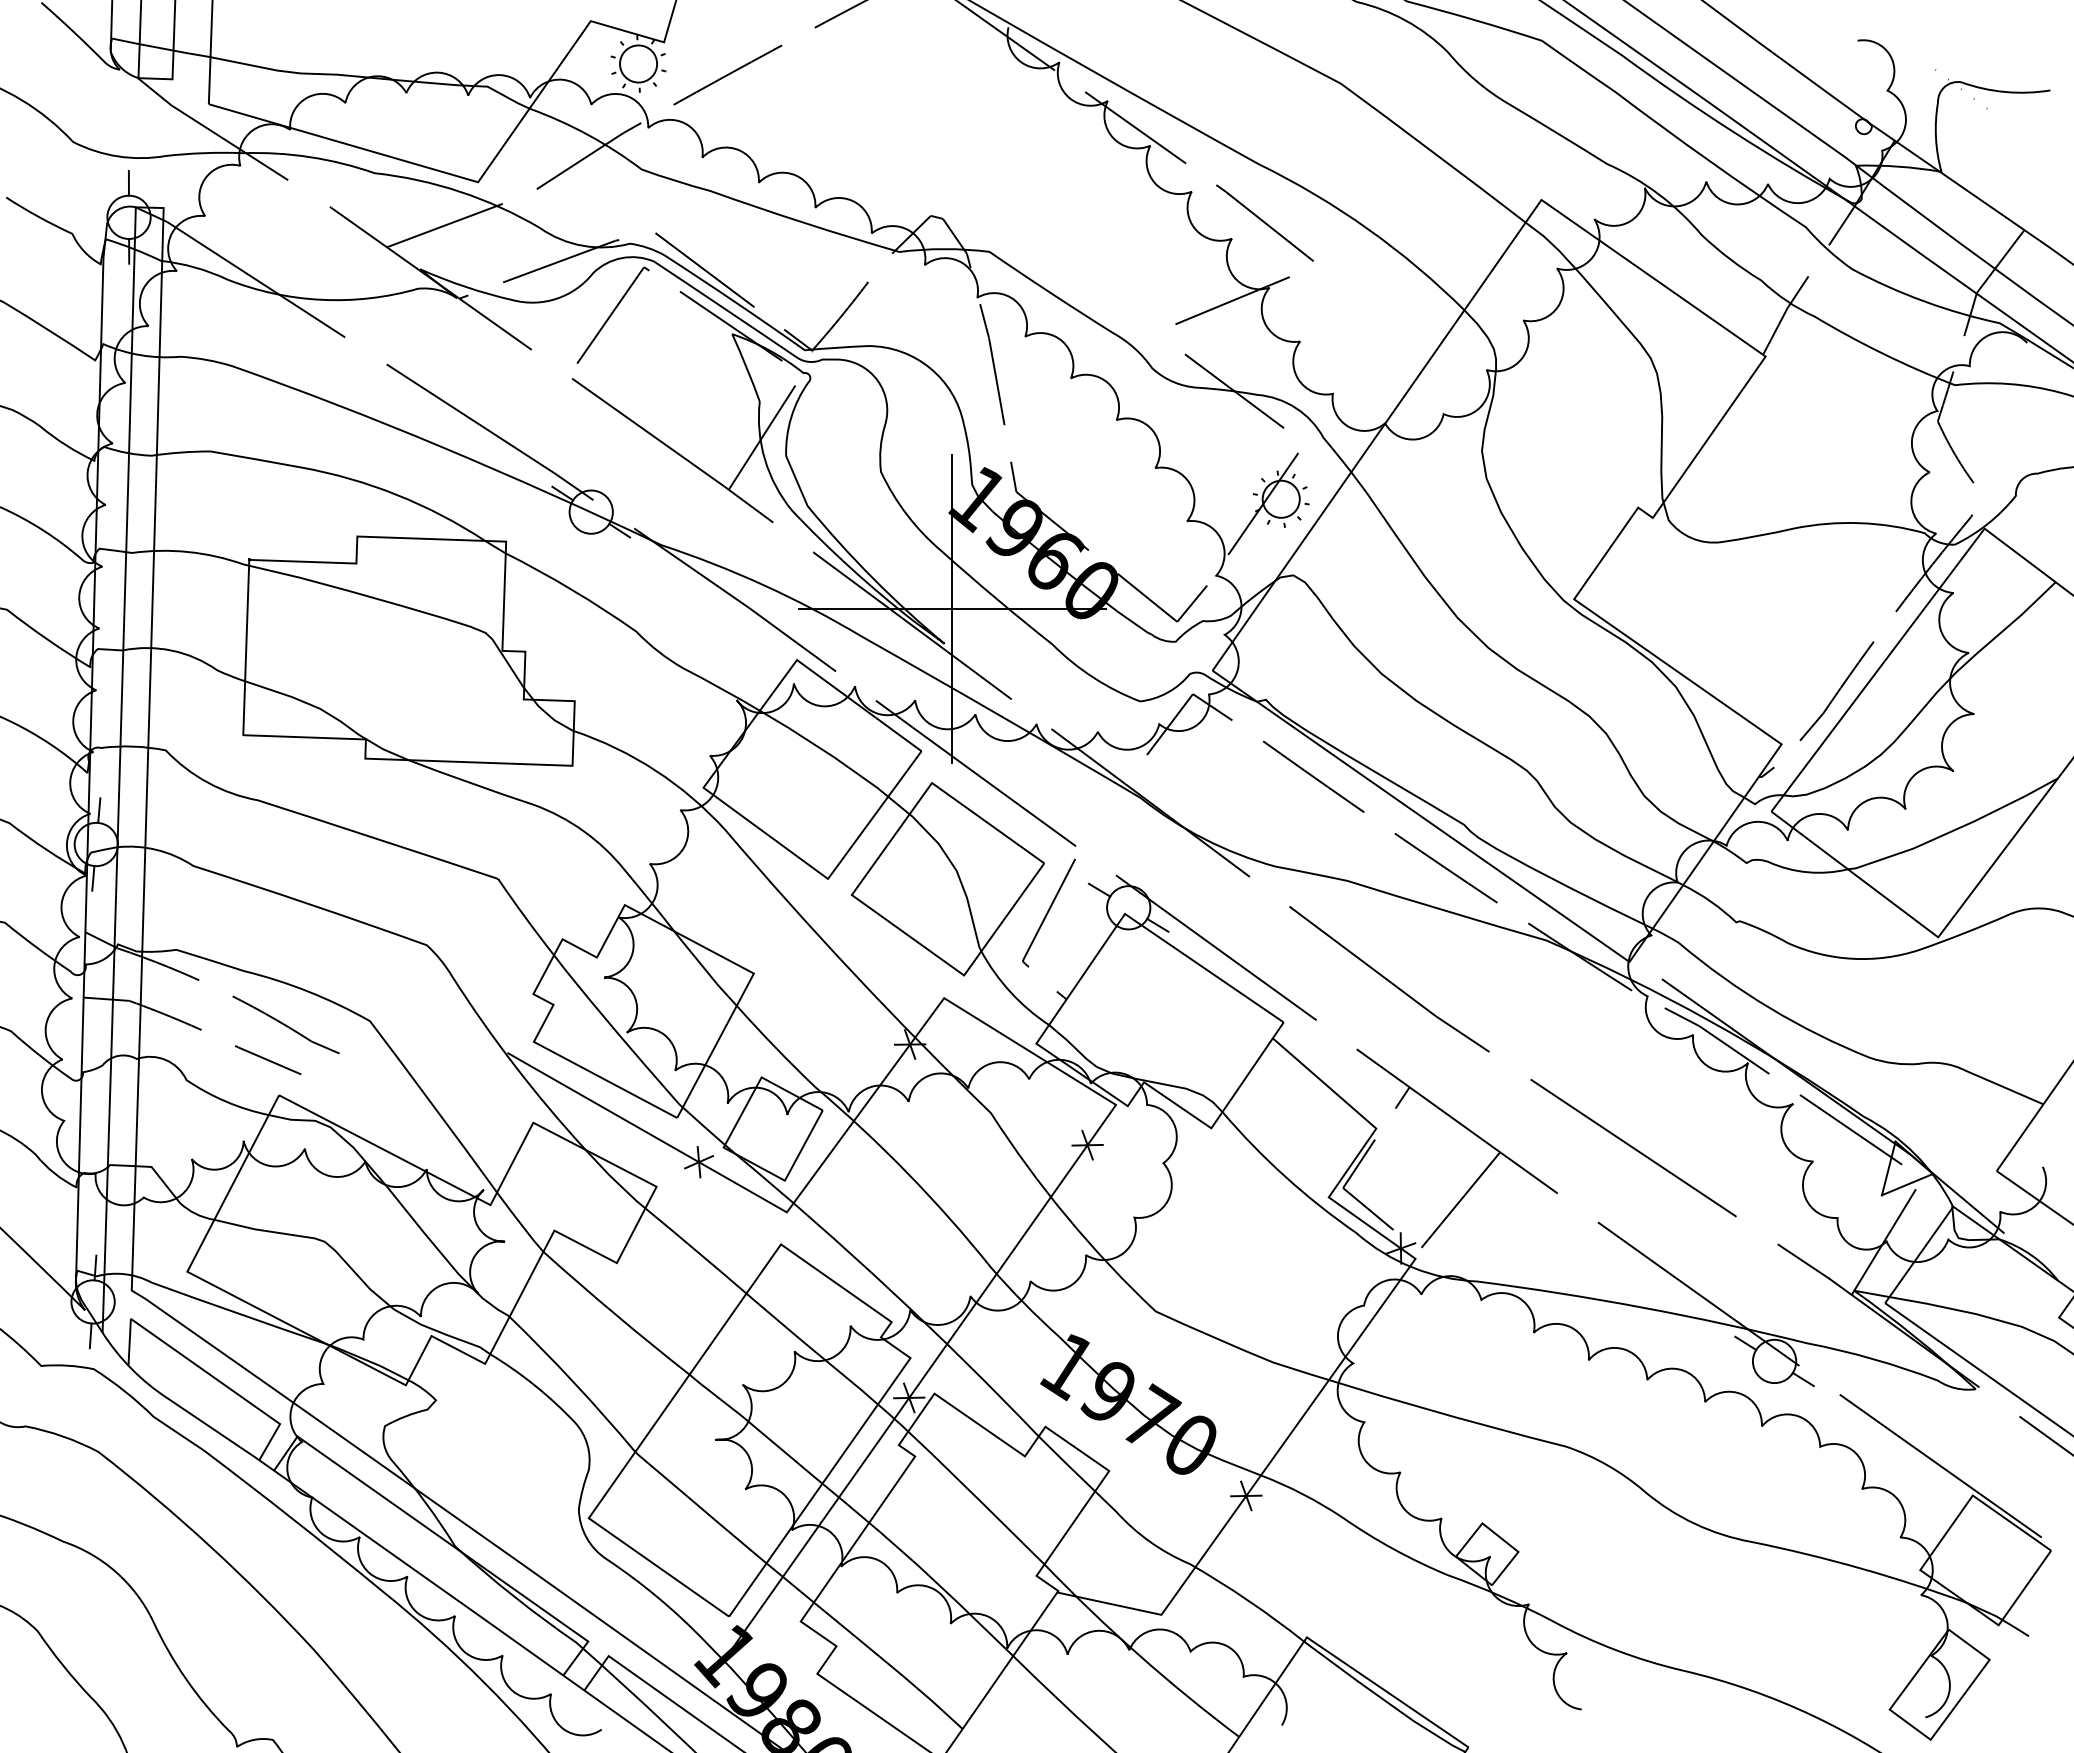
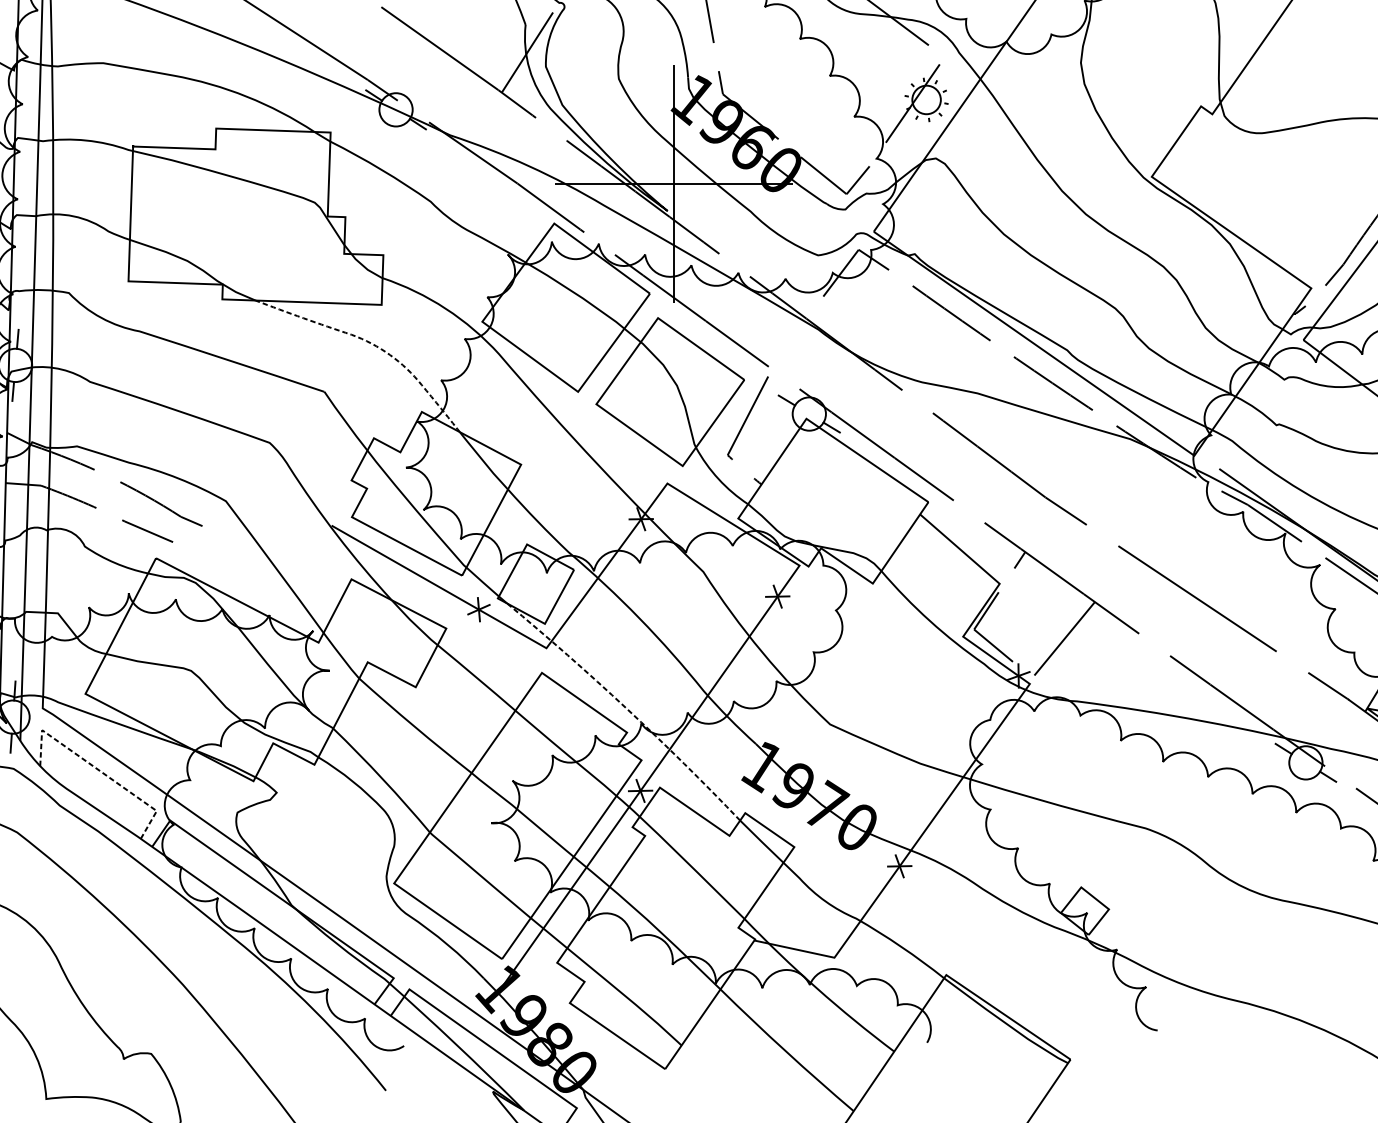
line: (561, 817) -> (373, 344), solid -> dashed
line: (891, 1290) -> (626, 708), solid -> dashed
line: (203, 1370) -> (97, 769), solid -> dashed

